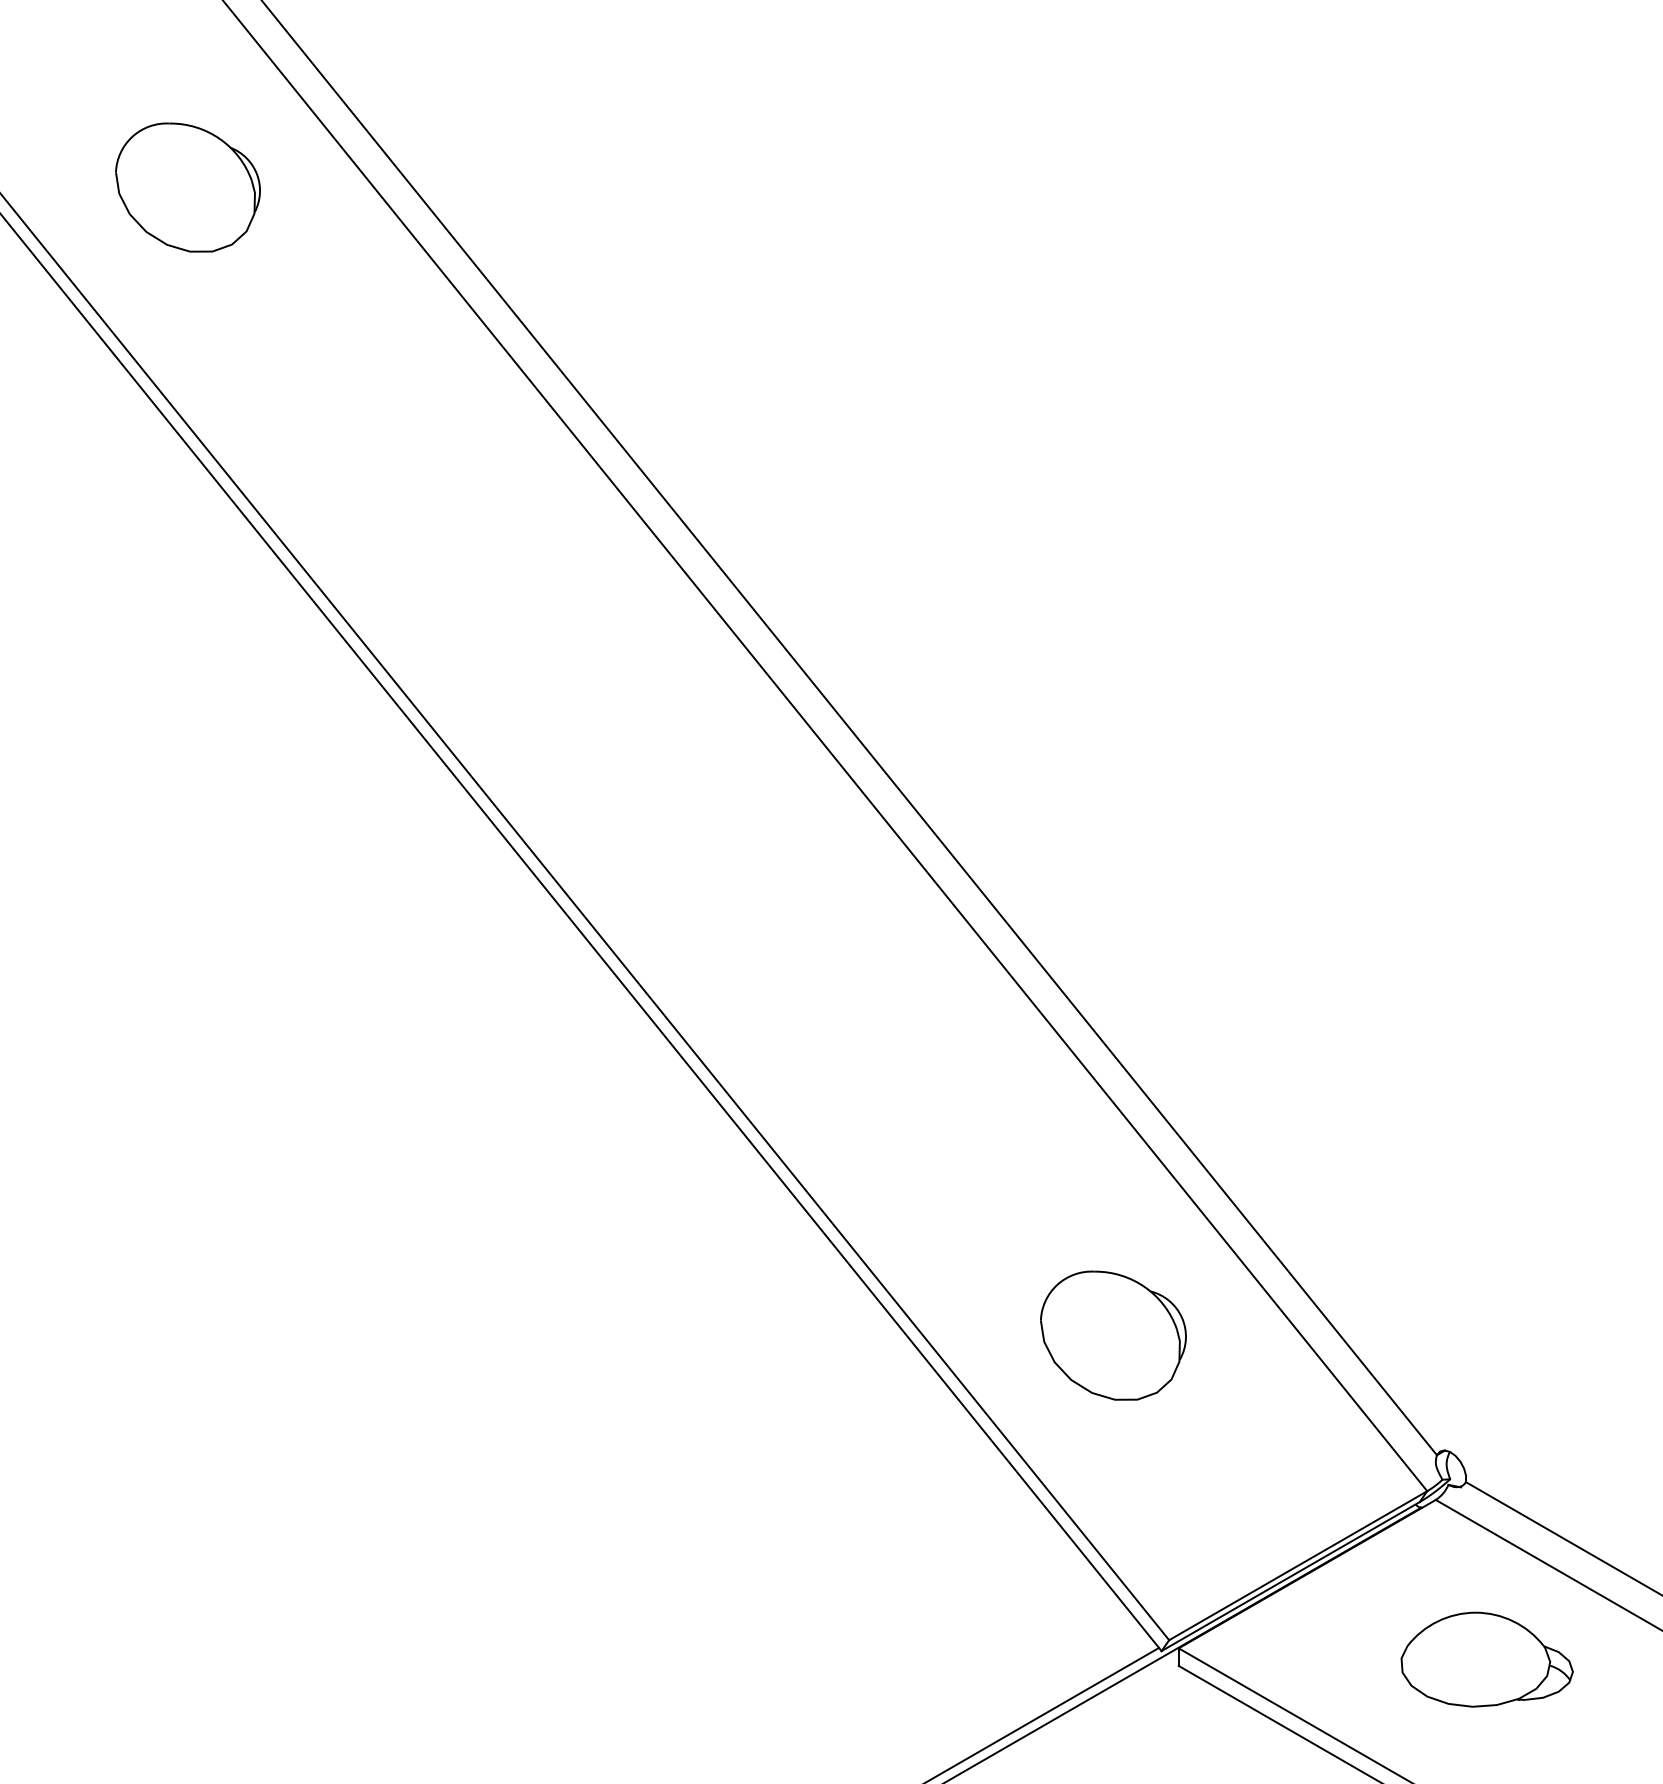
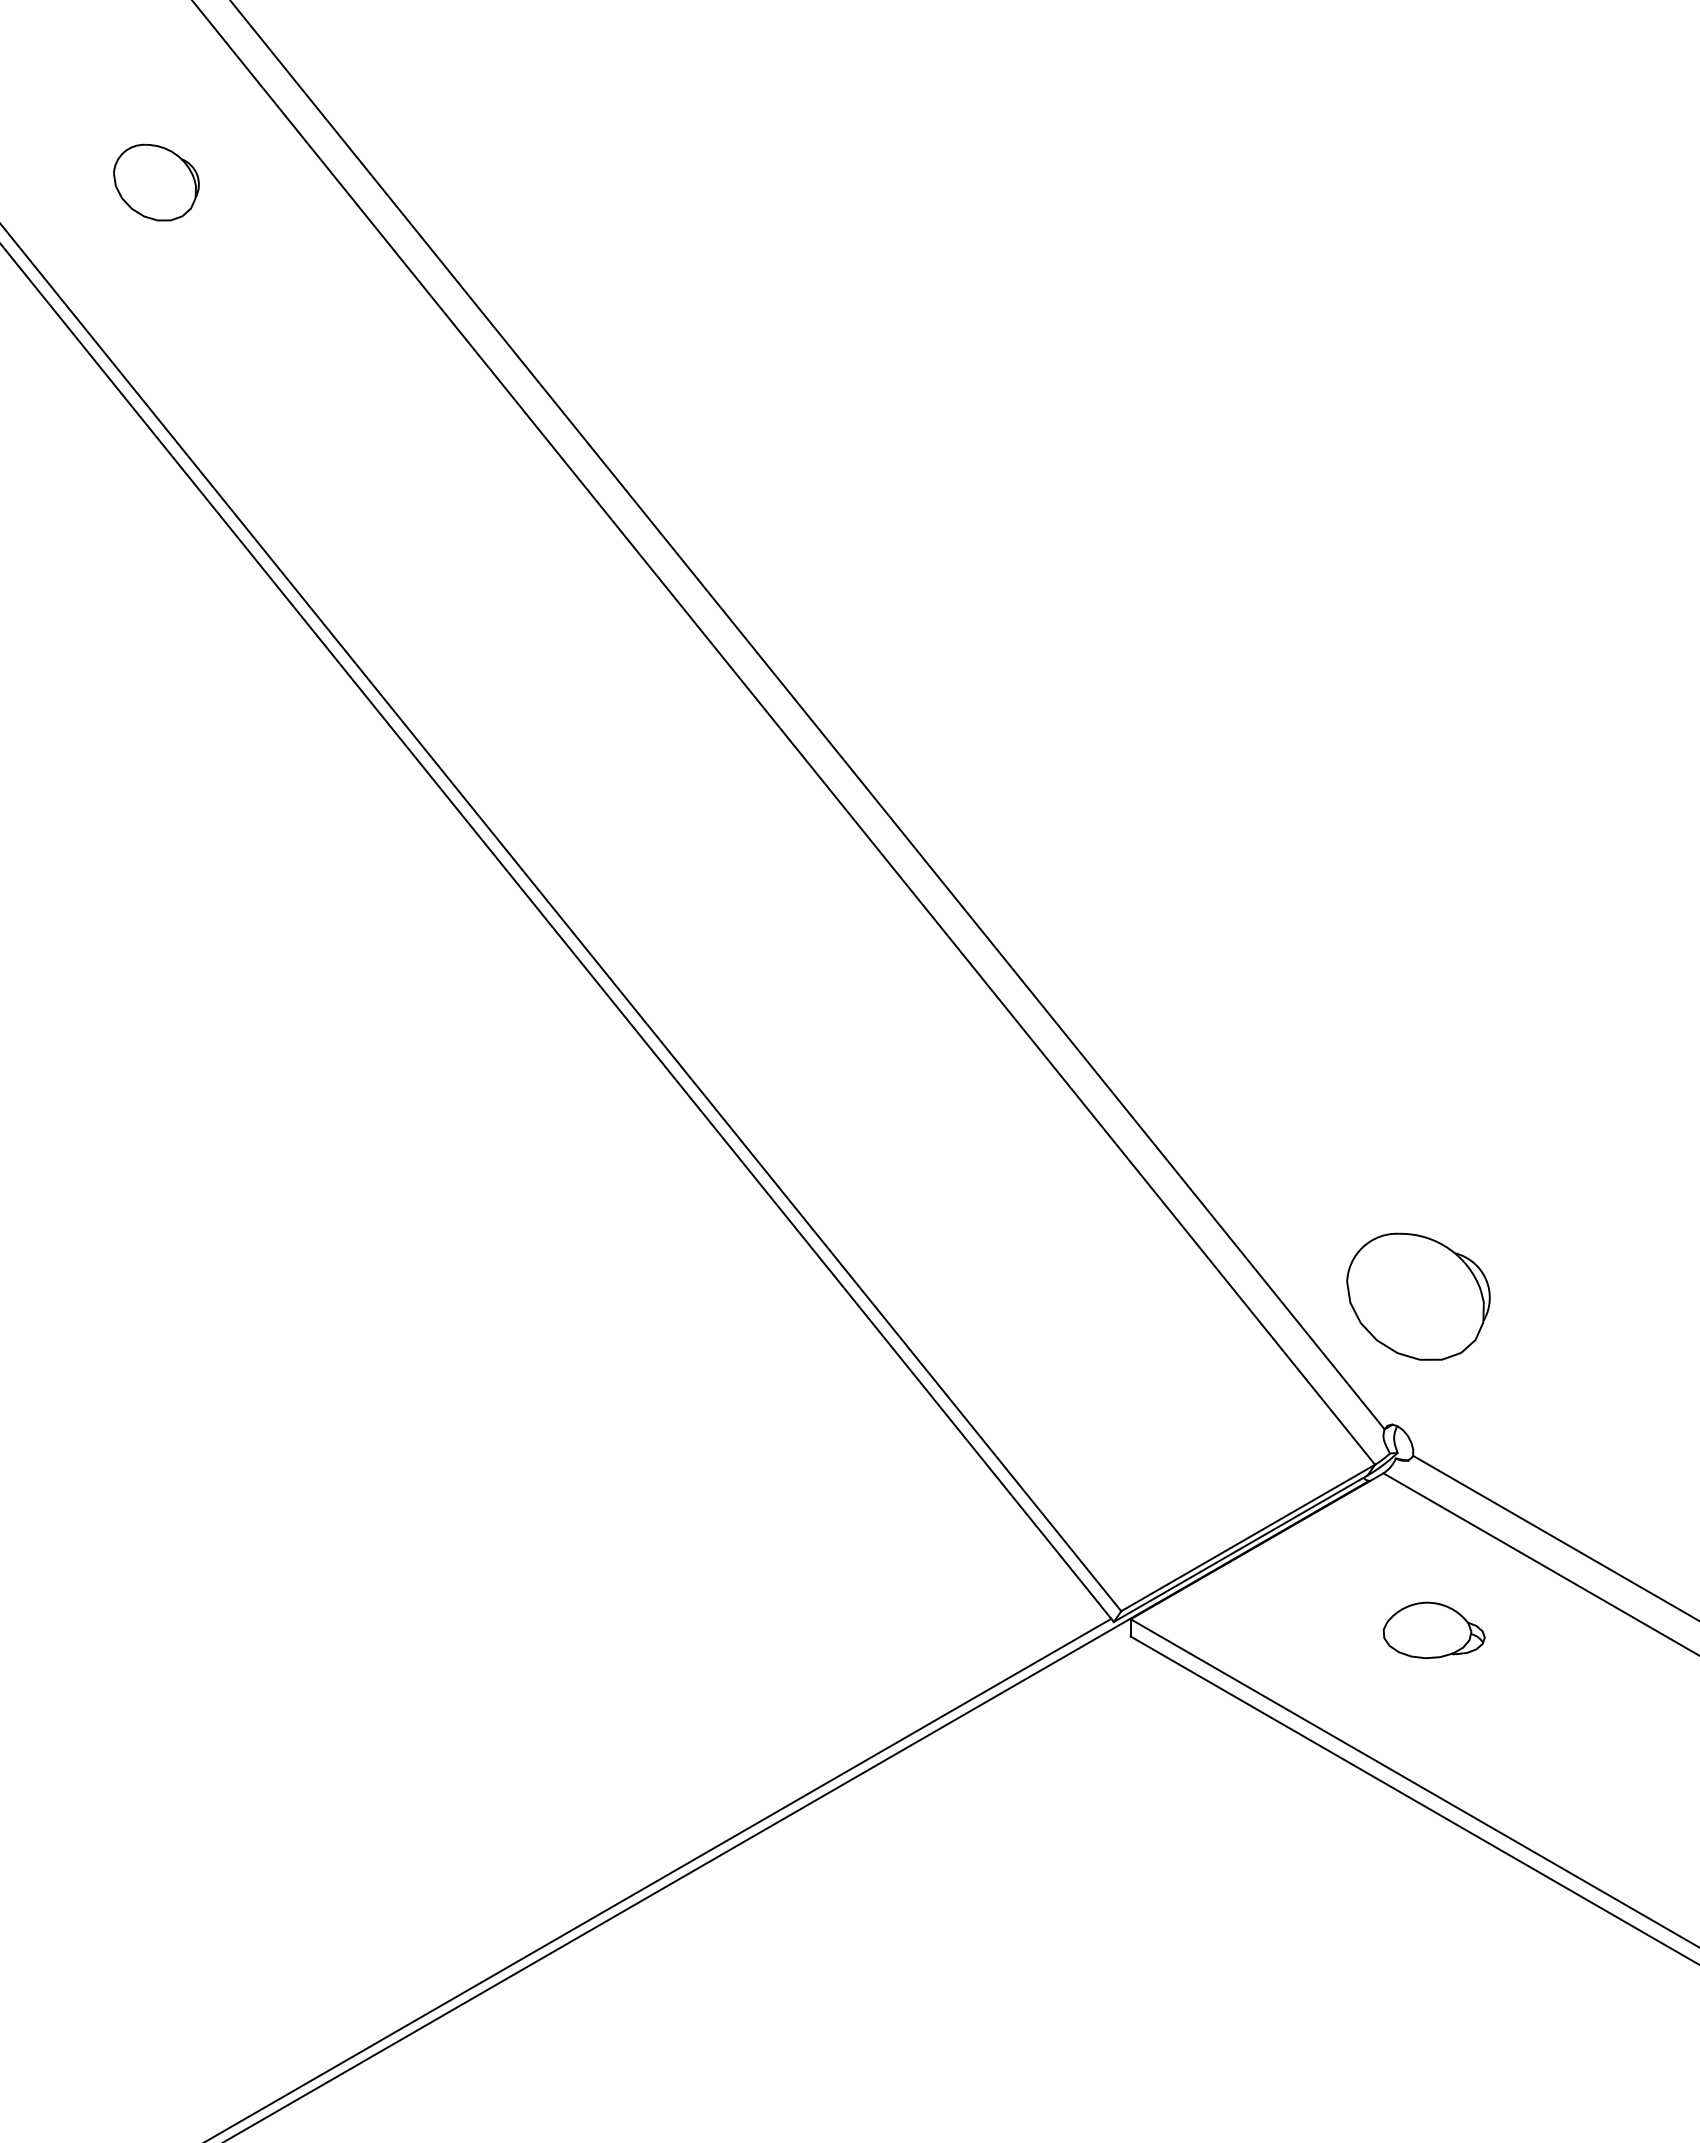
part: (188, 187) -> (156, 182), size x0.6
part: (1113, 1335) -> (1418, 1296), moved
part: (1487, 1659) -> (1434, 1630), size x0.6

